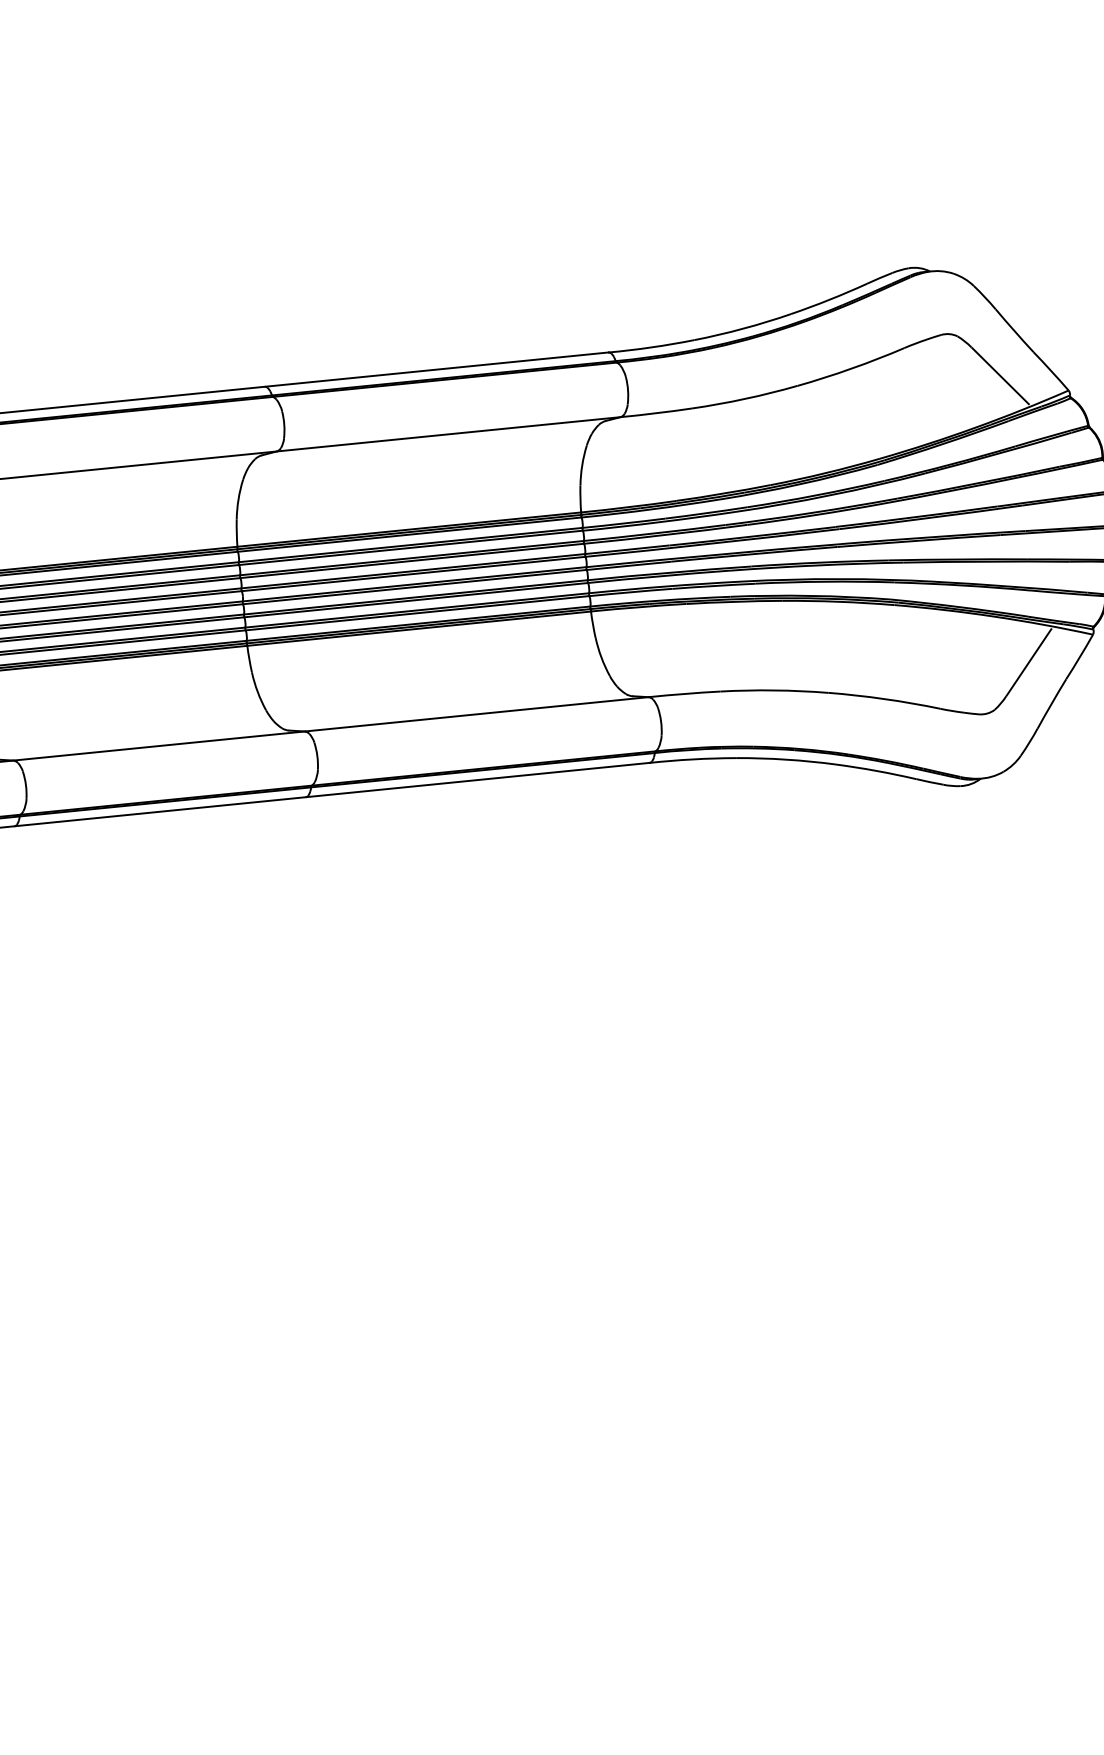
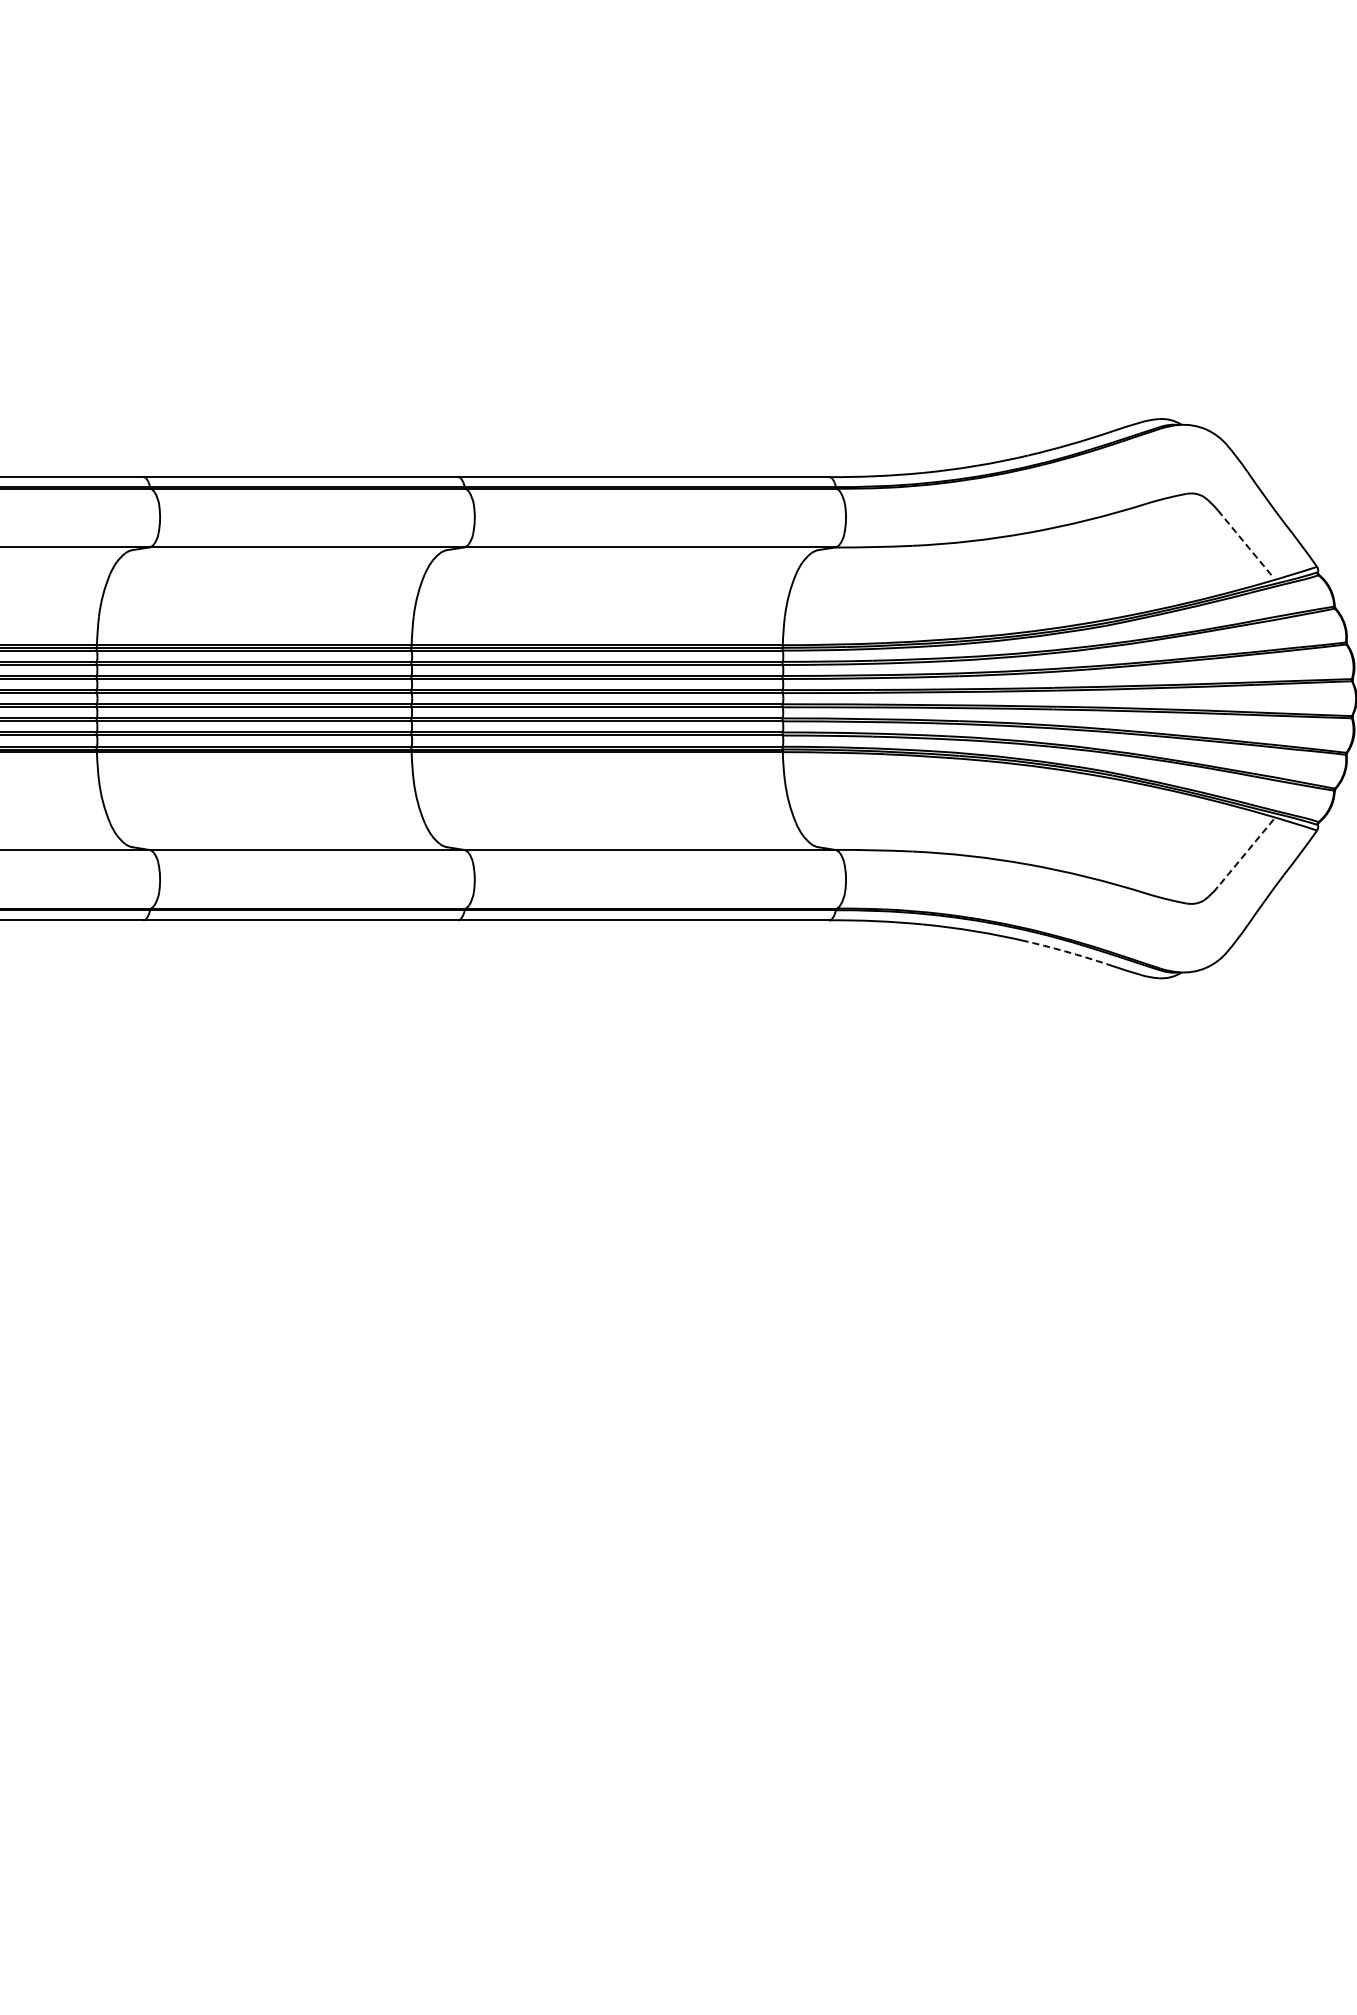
arc: (1000, 376) -> (1245, 544), solid -> dashed
arc: (1028, 662) -> (1245, 853), solid -> dashed
arc: (876, 771) -> (1071, 953), solid -> dashed

